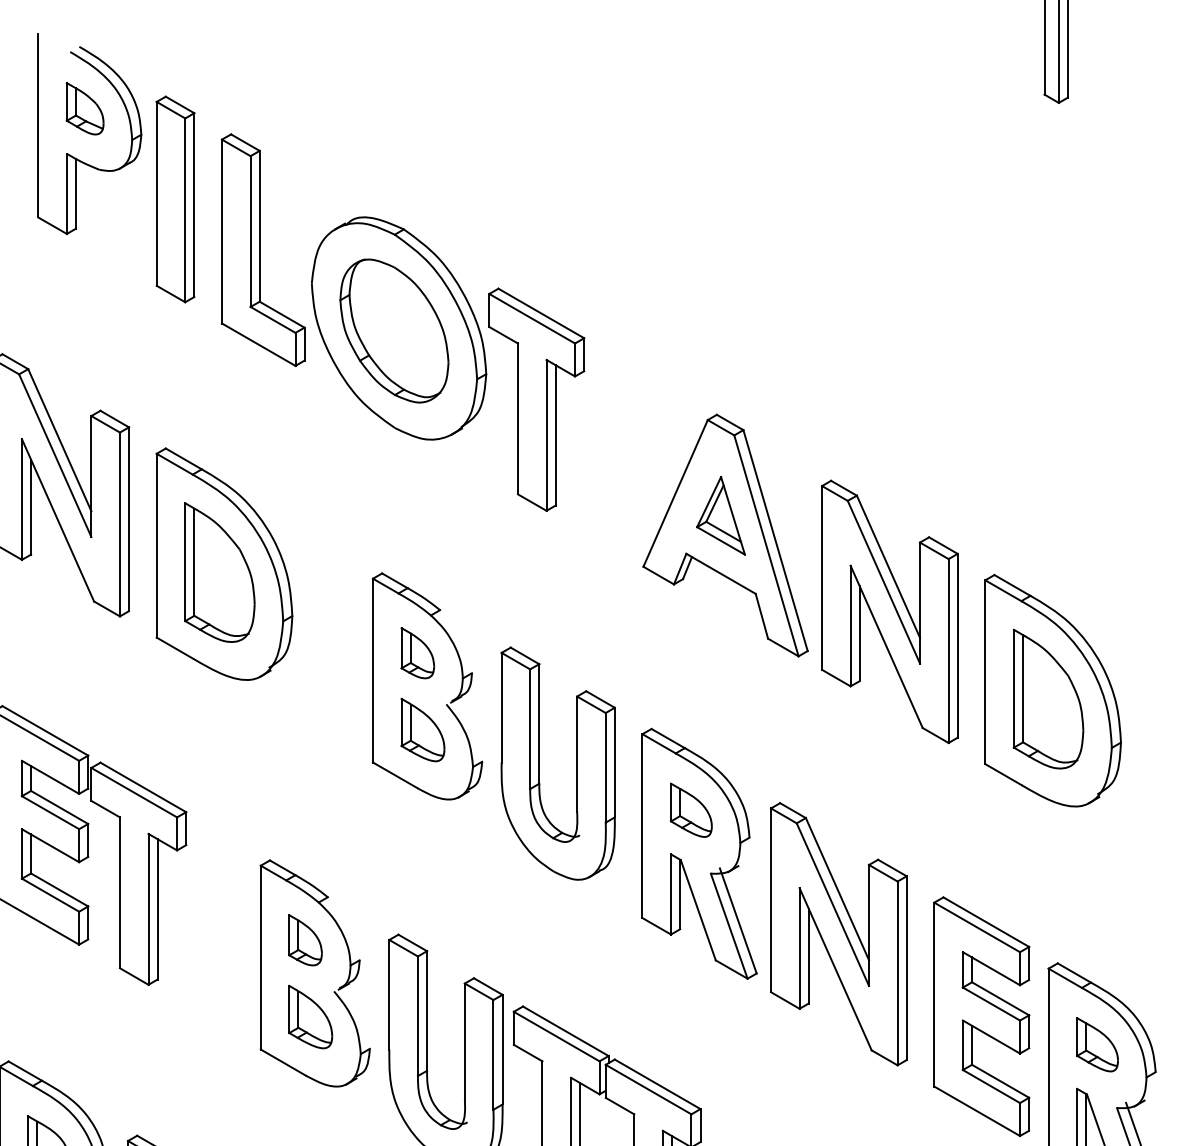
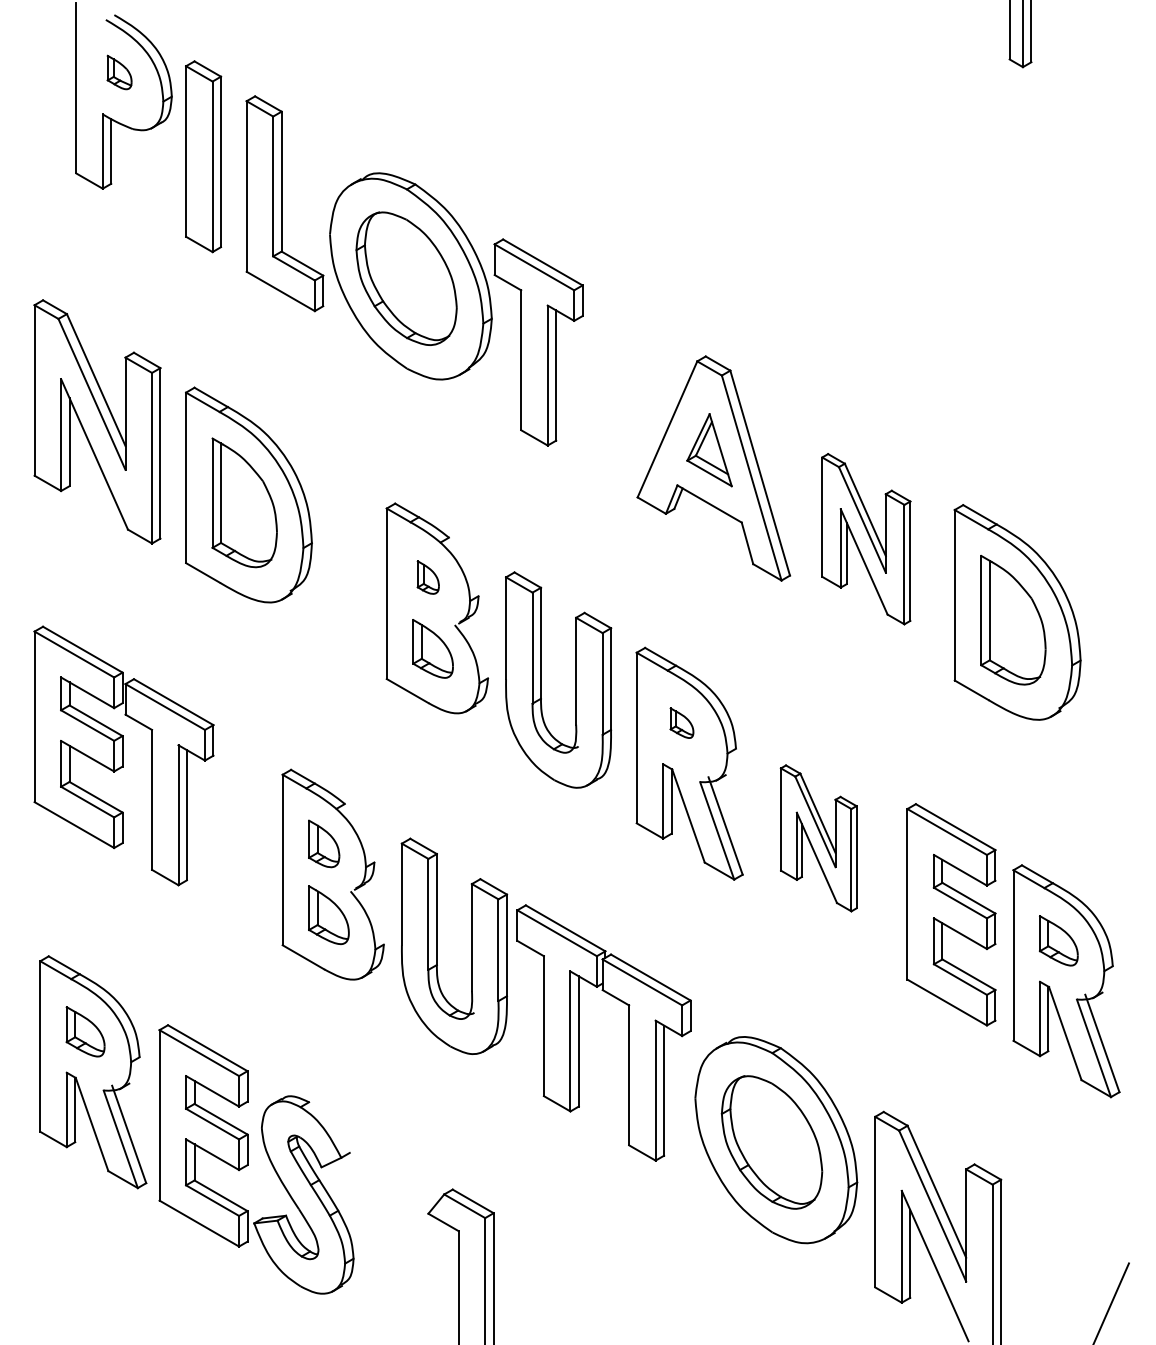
part: (84, 108) -> (119, 72), size x0.7
part: (890, 611) -> (866, 538), size x0.7
part: (418, 653) -> (428, 577), size x0.7
part: (690, 809) -> (681, 722), size x0.6
part: (838, 934) -> (818, 838), size x0.6

